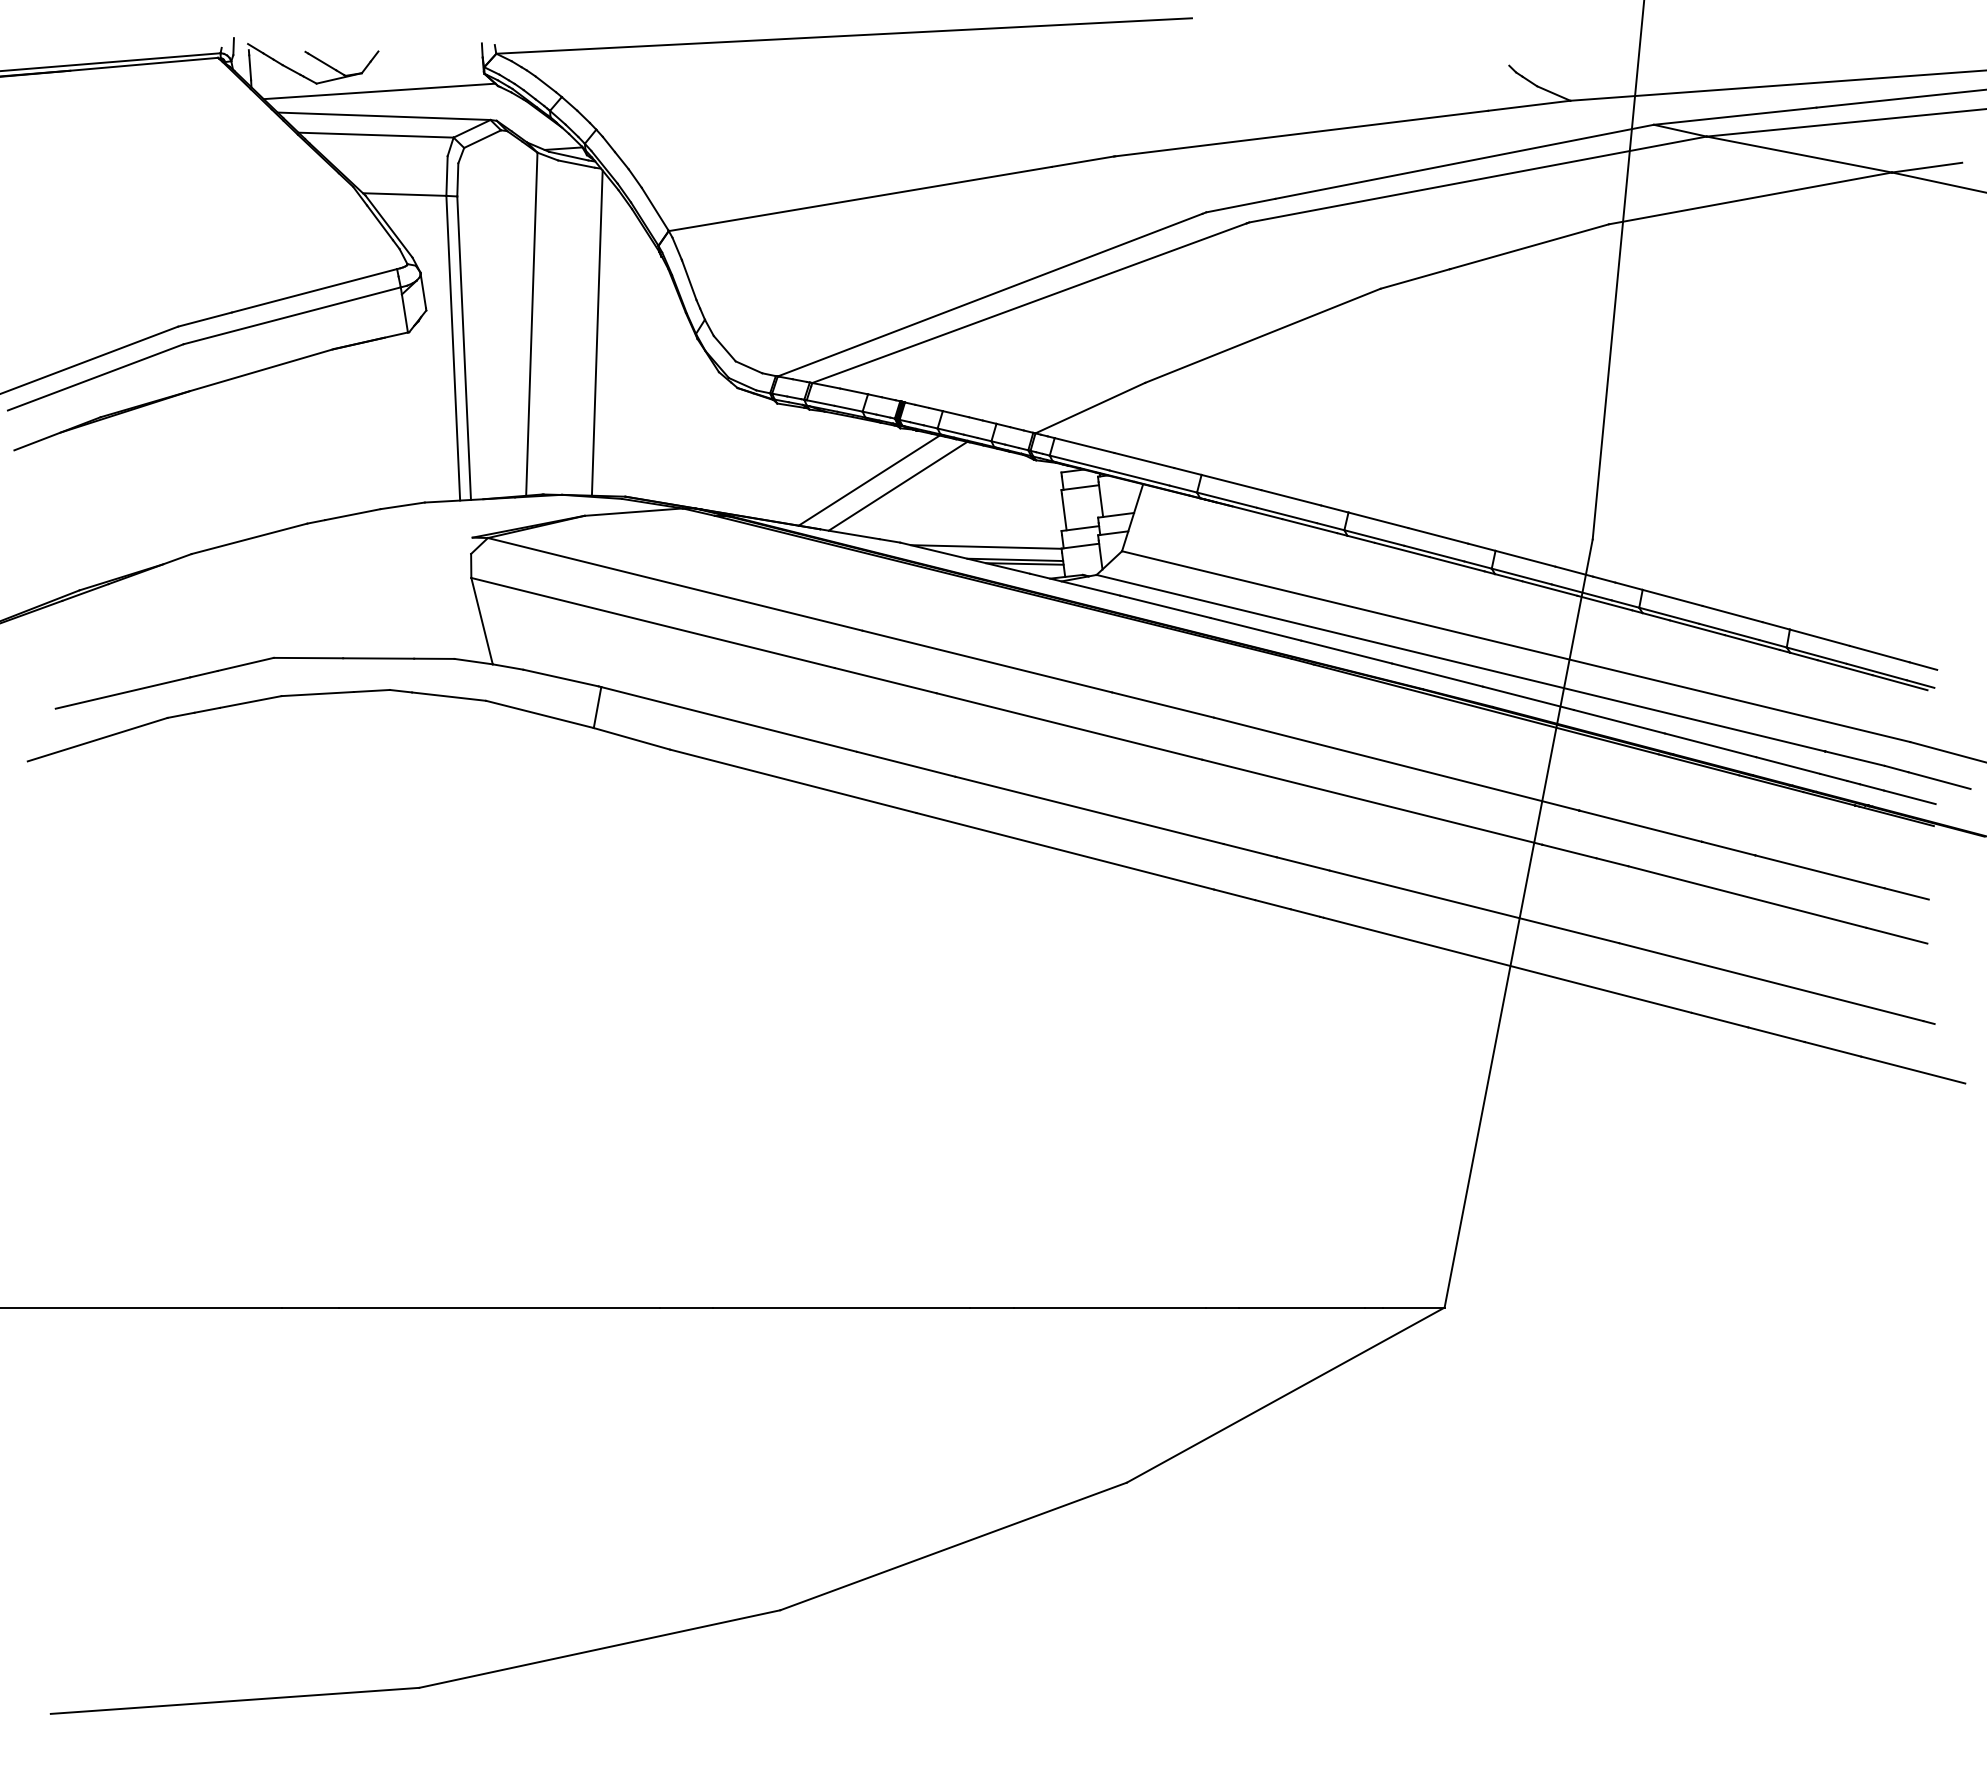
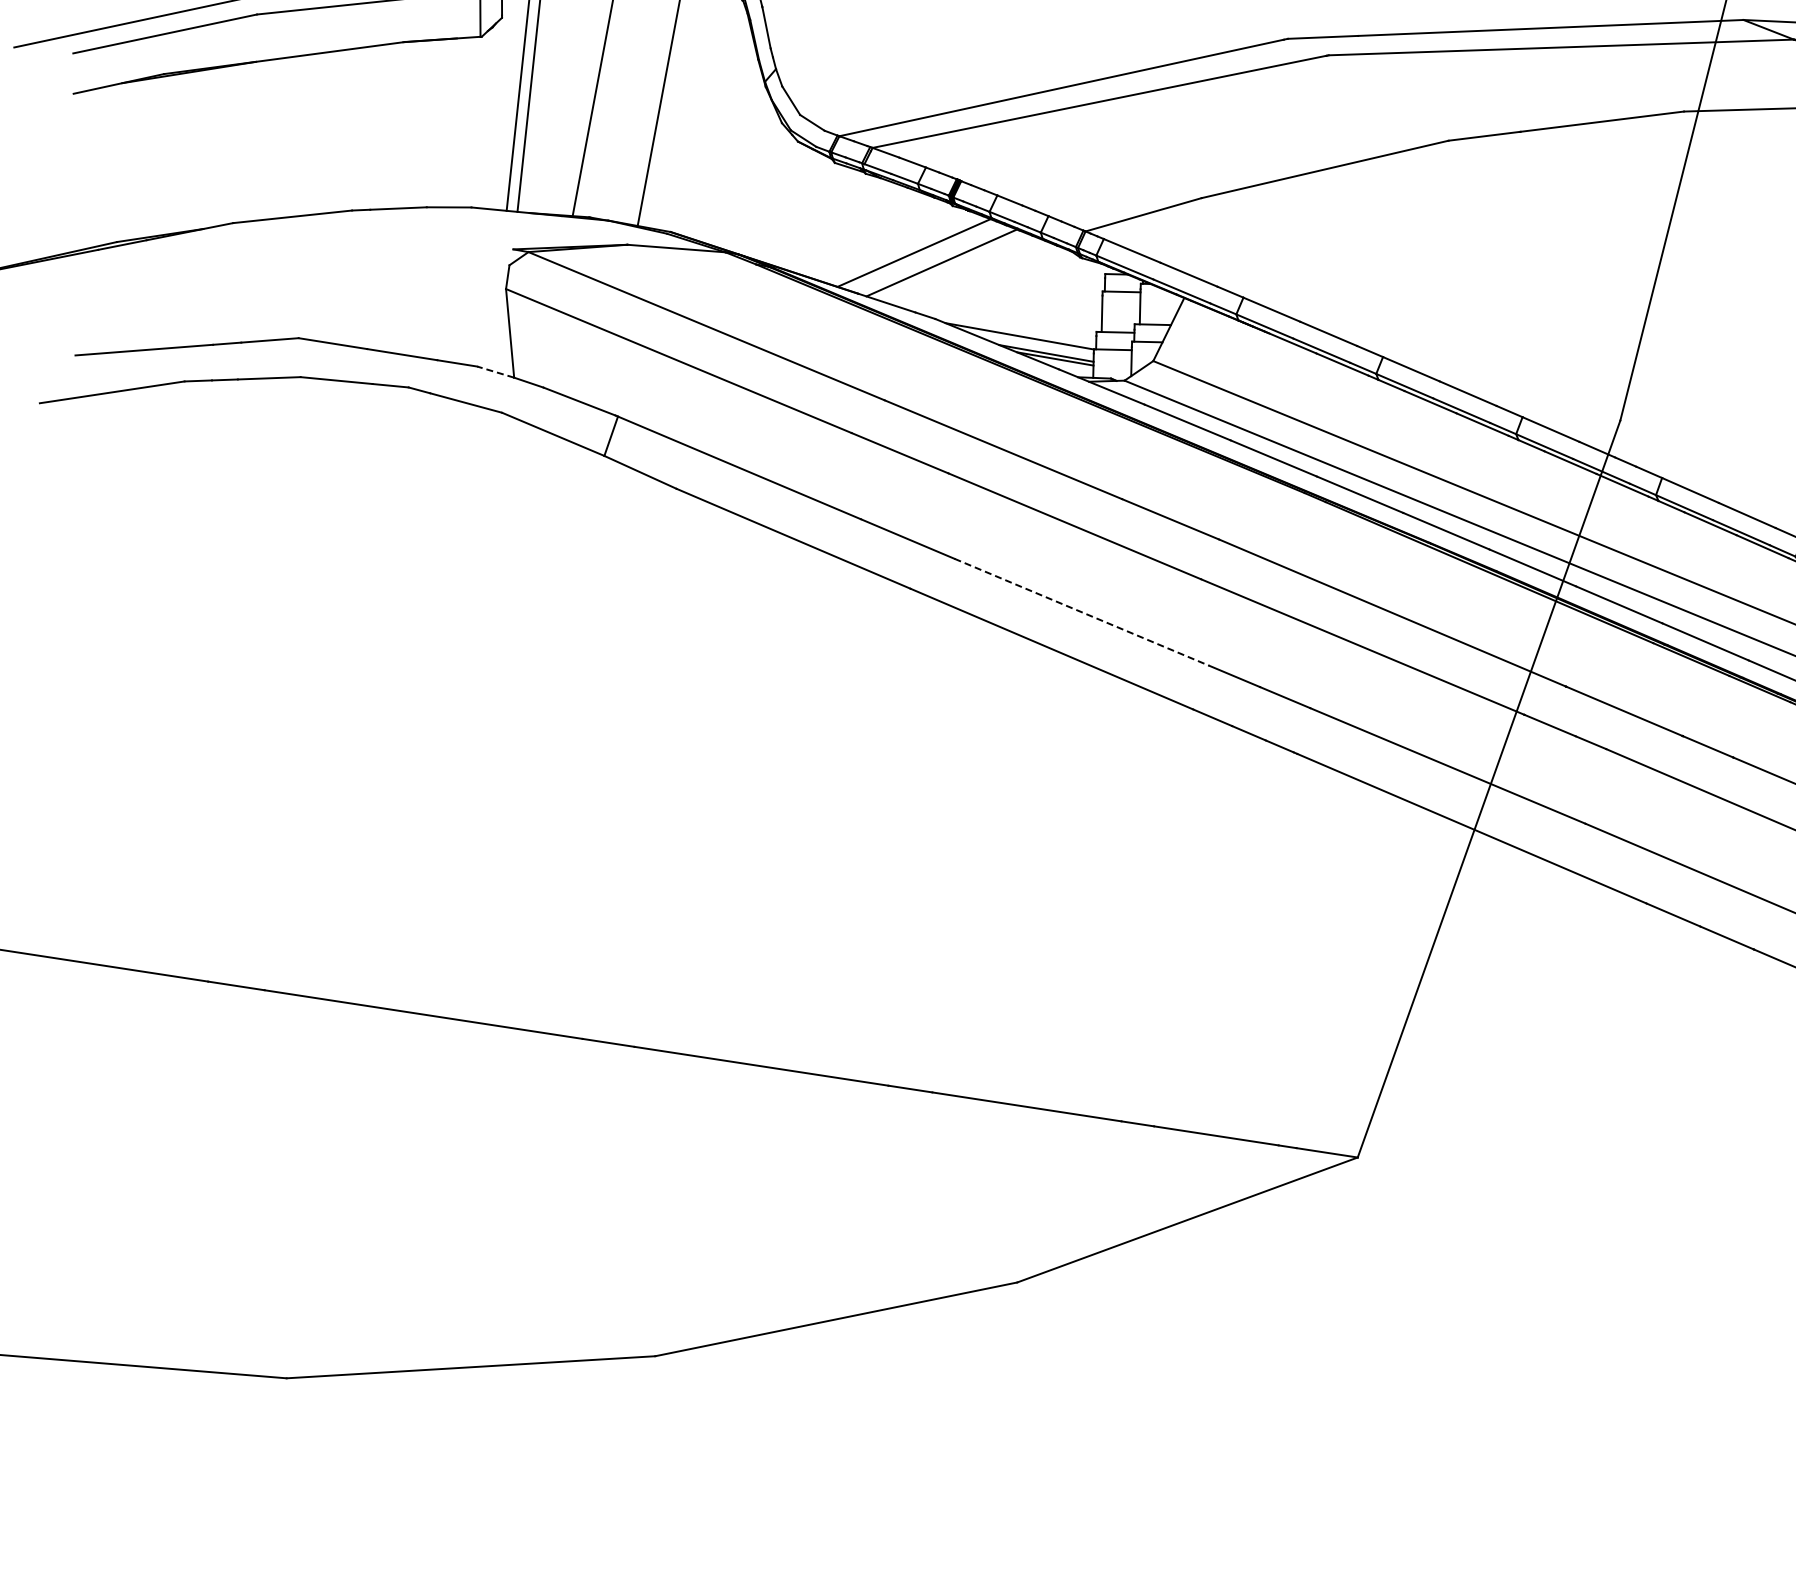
line: (473, 661) -> (495, 371), solid -> dashed
line: (1090, 810) -> (1082, 612), solid -> dashed

